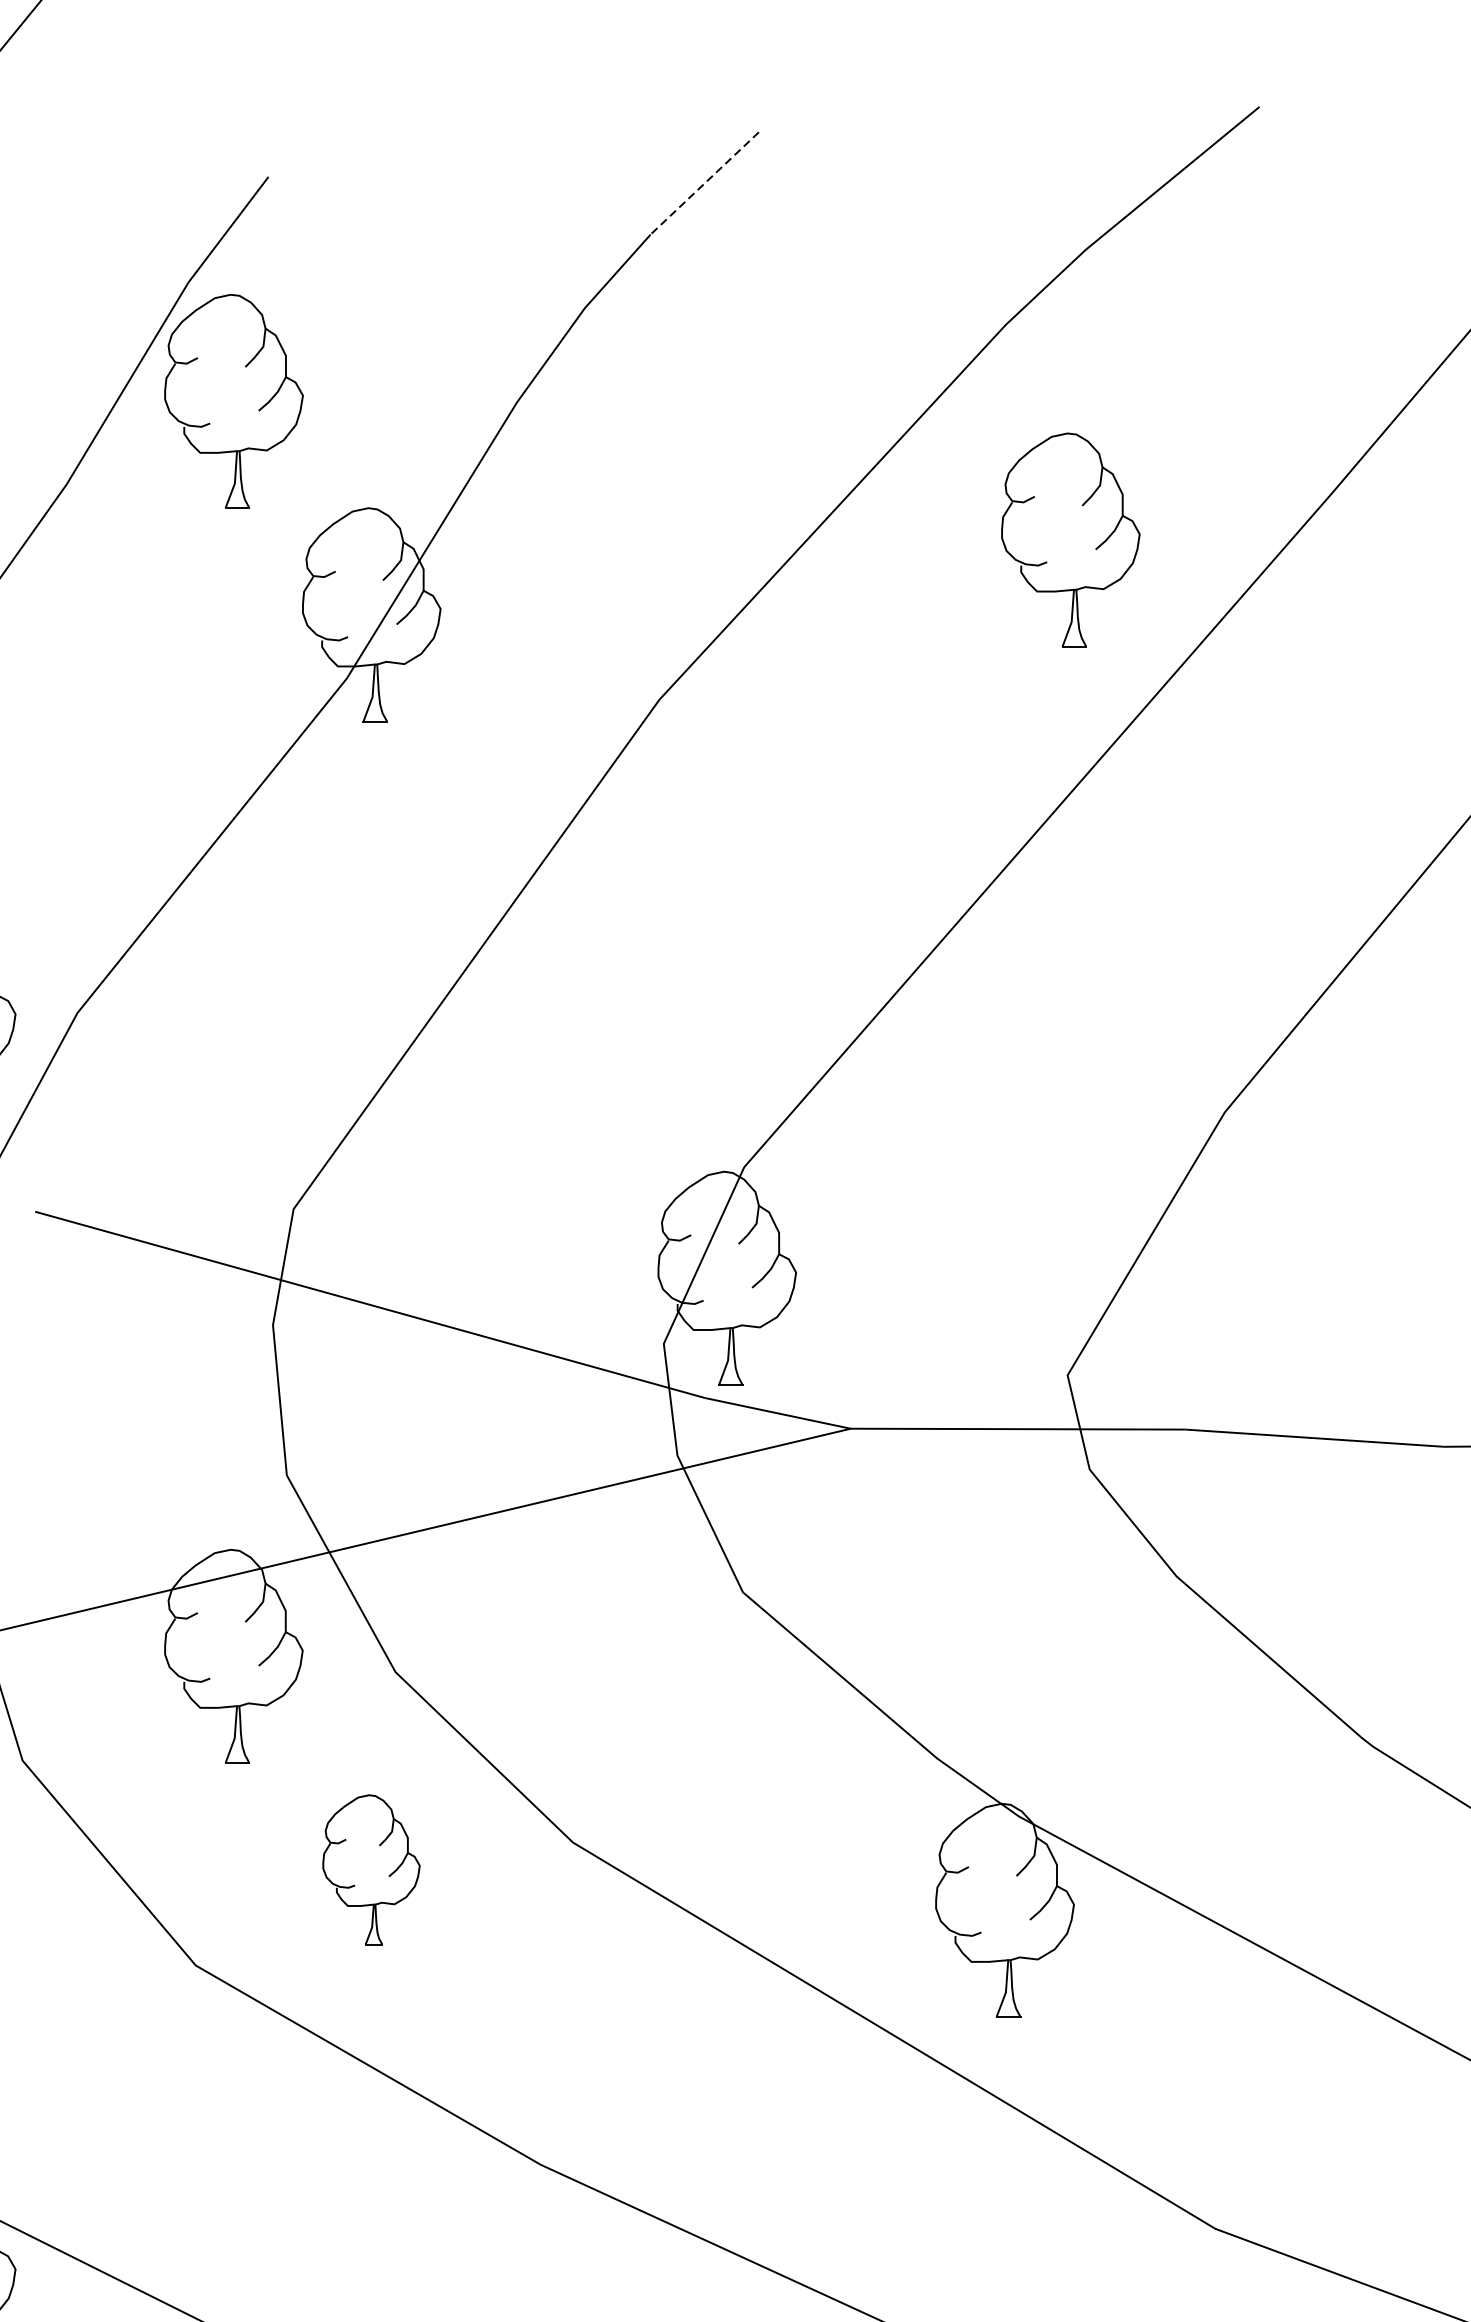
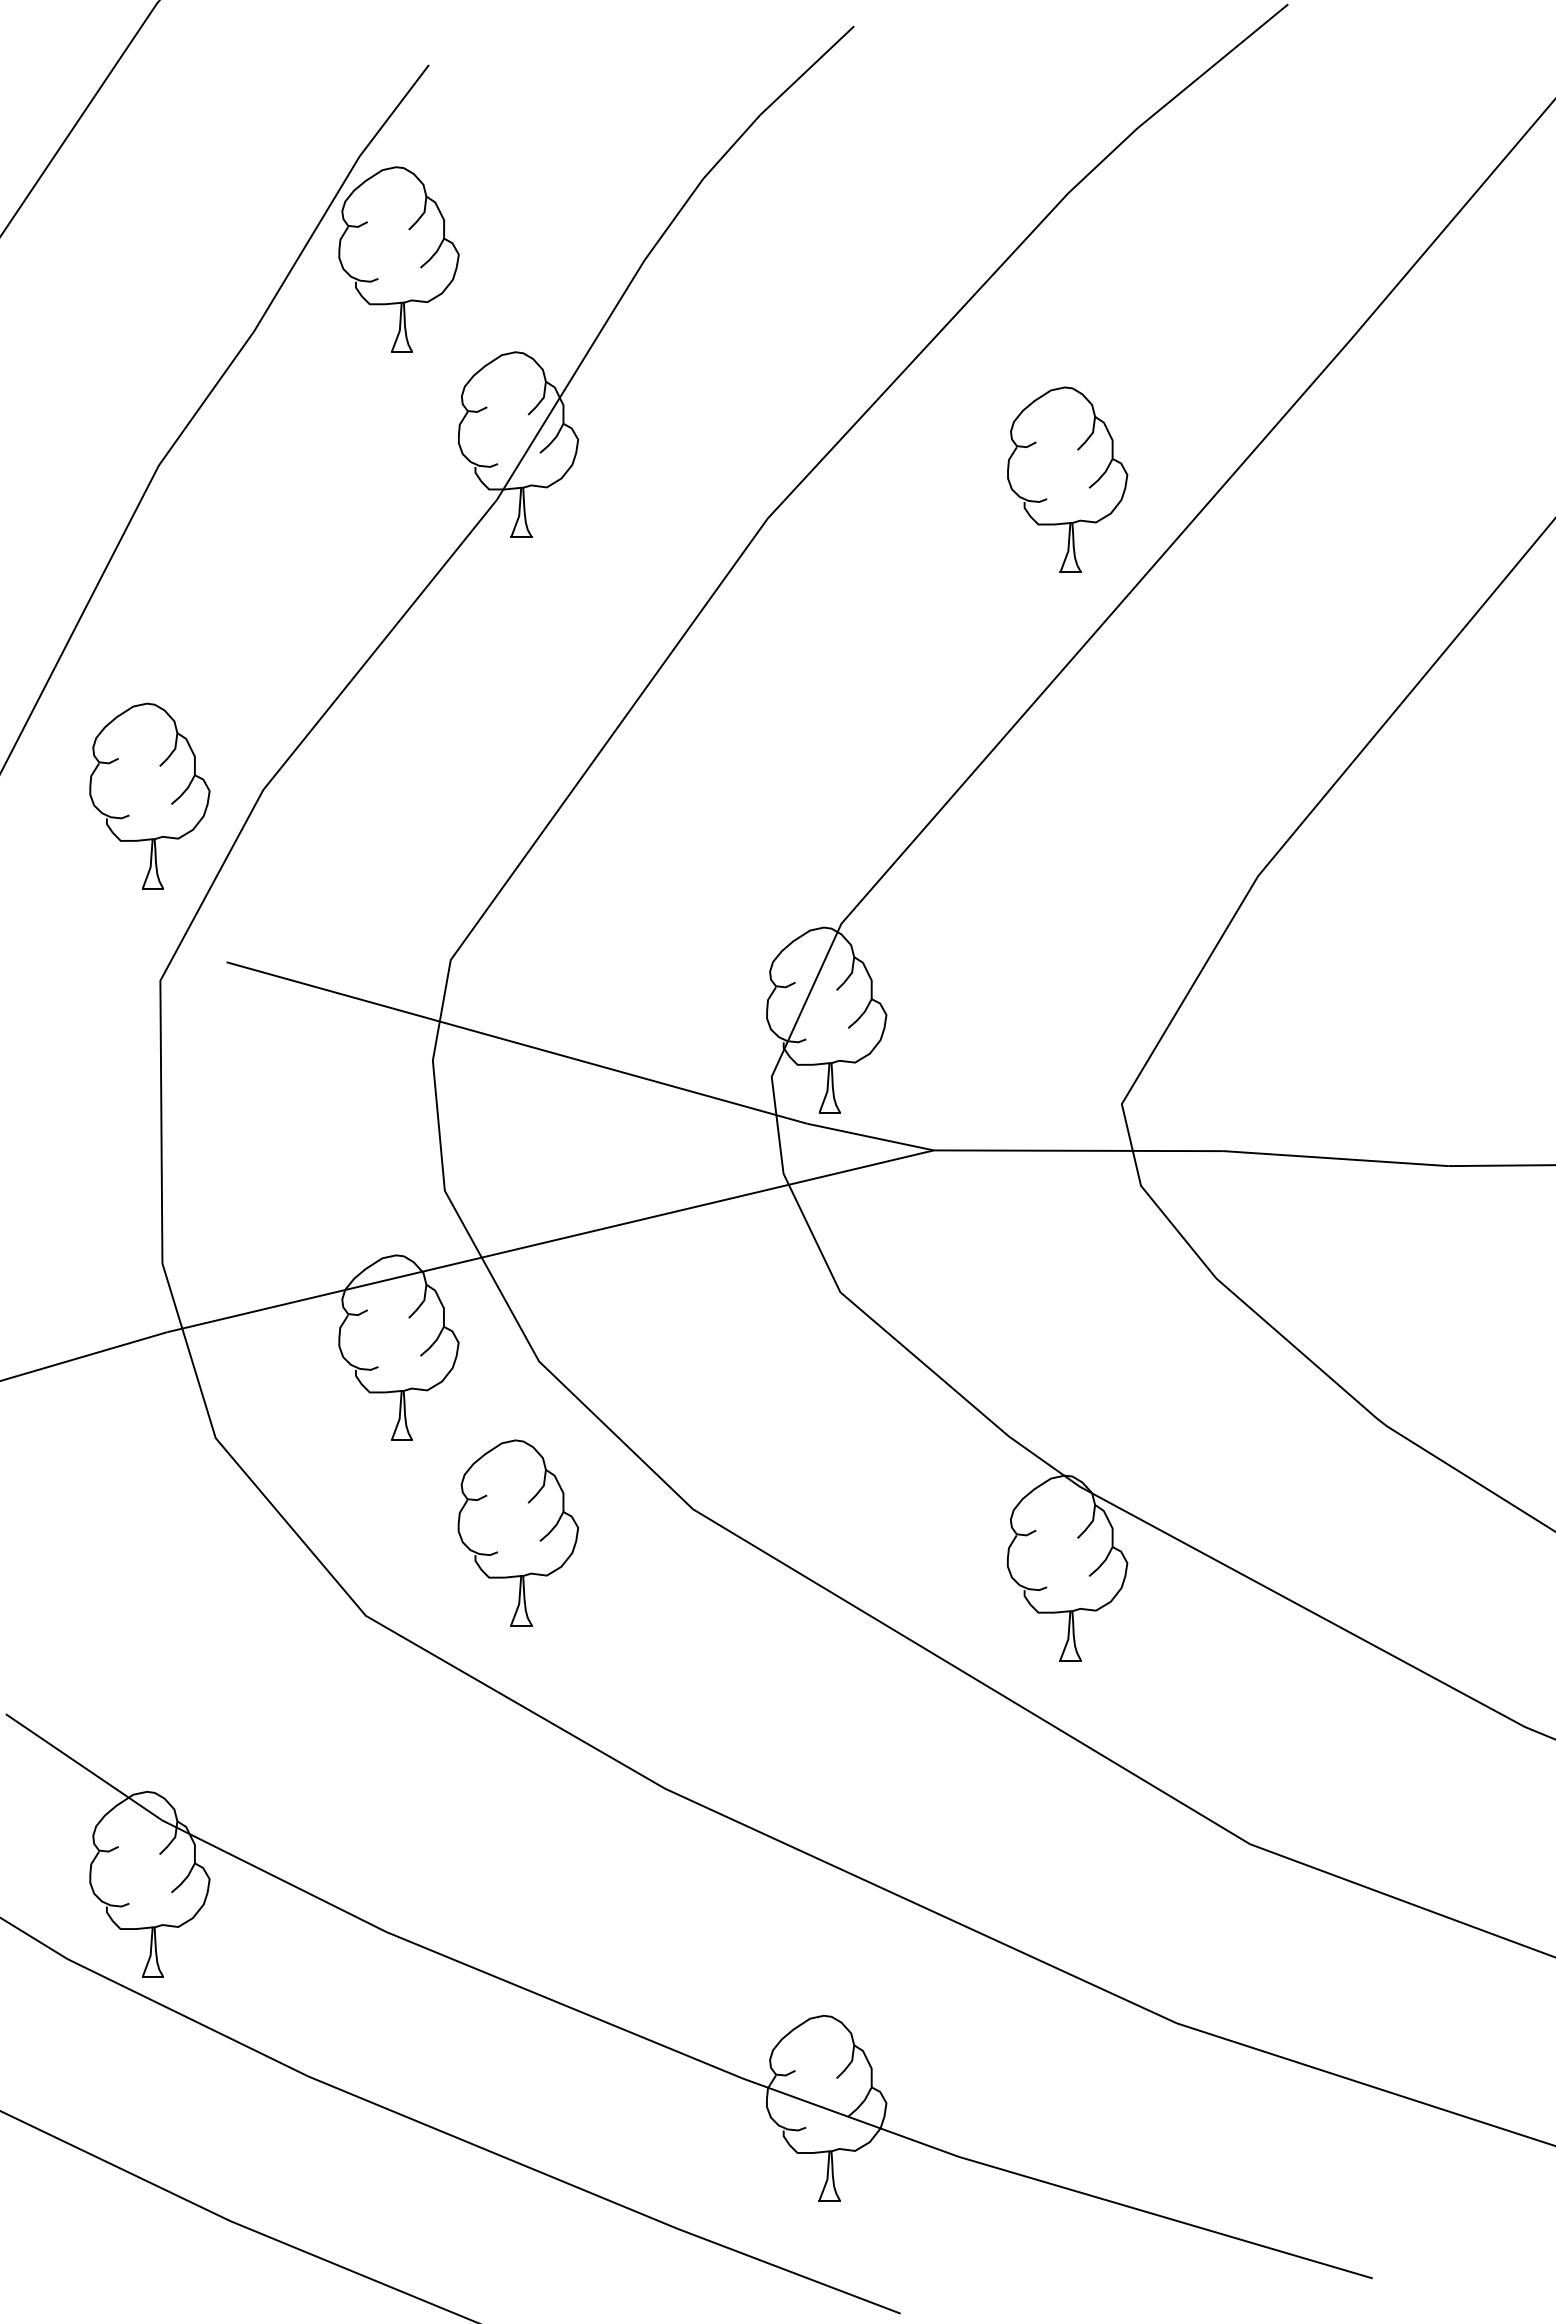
line: (705, 183) -> (807, 70), dashed -> solid
part: (1094, 548) -> (1088, 487), moved
part: (370, 1869) -> (517, 1532), size x1.43

